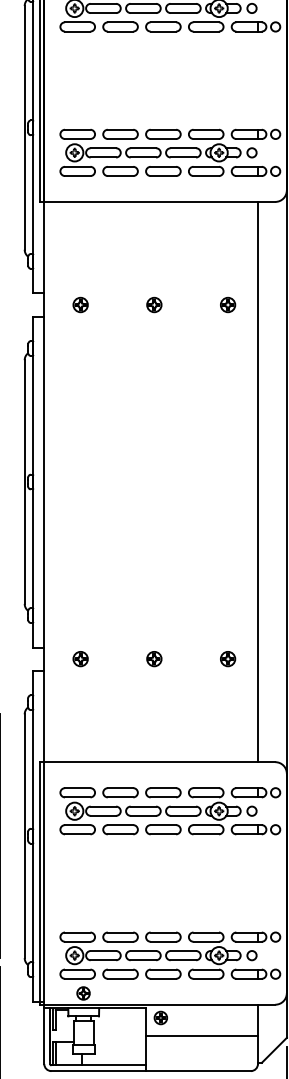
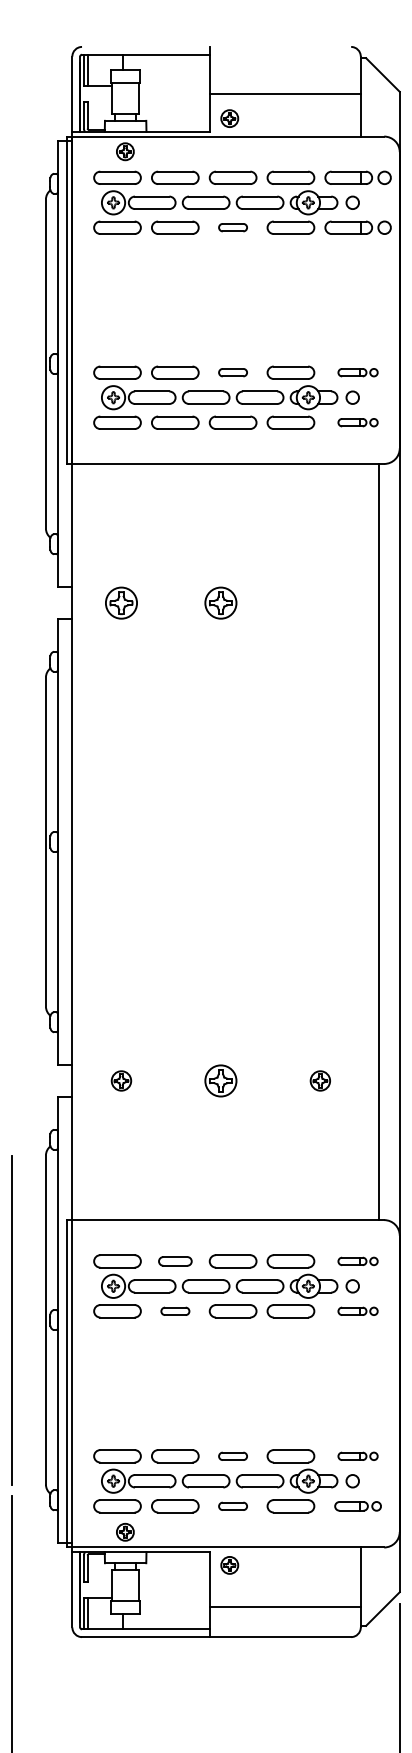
part: (162, 26) -> (232, 227), size x0.6
part: (162, 134) -> (232, 372), size x0.6
part: (255, 134) -> (357, 372), size x0.6
part: (255, 171) -> (357, 422), size x0.6
part: (80, 304) -> (121, 602), size x1.6
part: (154, 304) -> (220, 602), size x1.6
part: (227, 304) -> (319, 602), removed
line: (257, 481) -> (378, 841), moved
part: (154, 658) -> (220, 1080), size x1.6
part: (120, 792) -> (175, 1261), size x0.7
part: (255, 792) -> (357, 1261), size x0.6
part: (120, 829) -> (175, 1311), size x0.6
part: (255, 829) -> (357, 1311), size x0.6
part: (162, 937) -> (232, 1456), size x0.6
part: (255, 937) -> (357, 1456), size x0.6
part: (162, 974) -> (232, 1506), size x0.6
part: (255, 974) -> (357, 1506), size x0.7
line: (201, 1036) -> (284, 1607), moved

